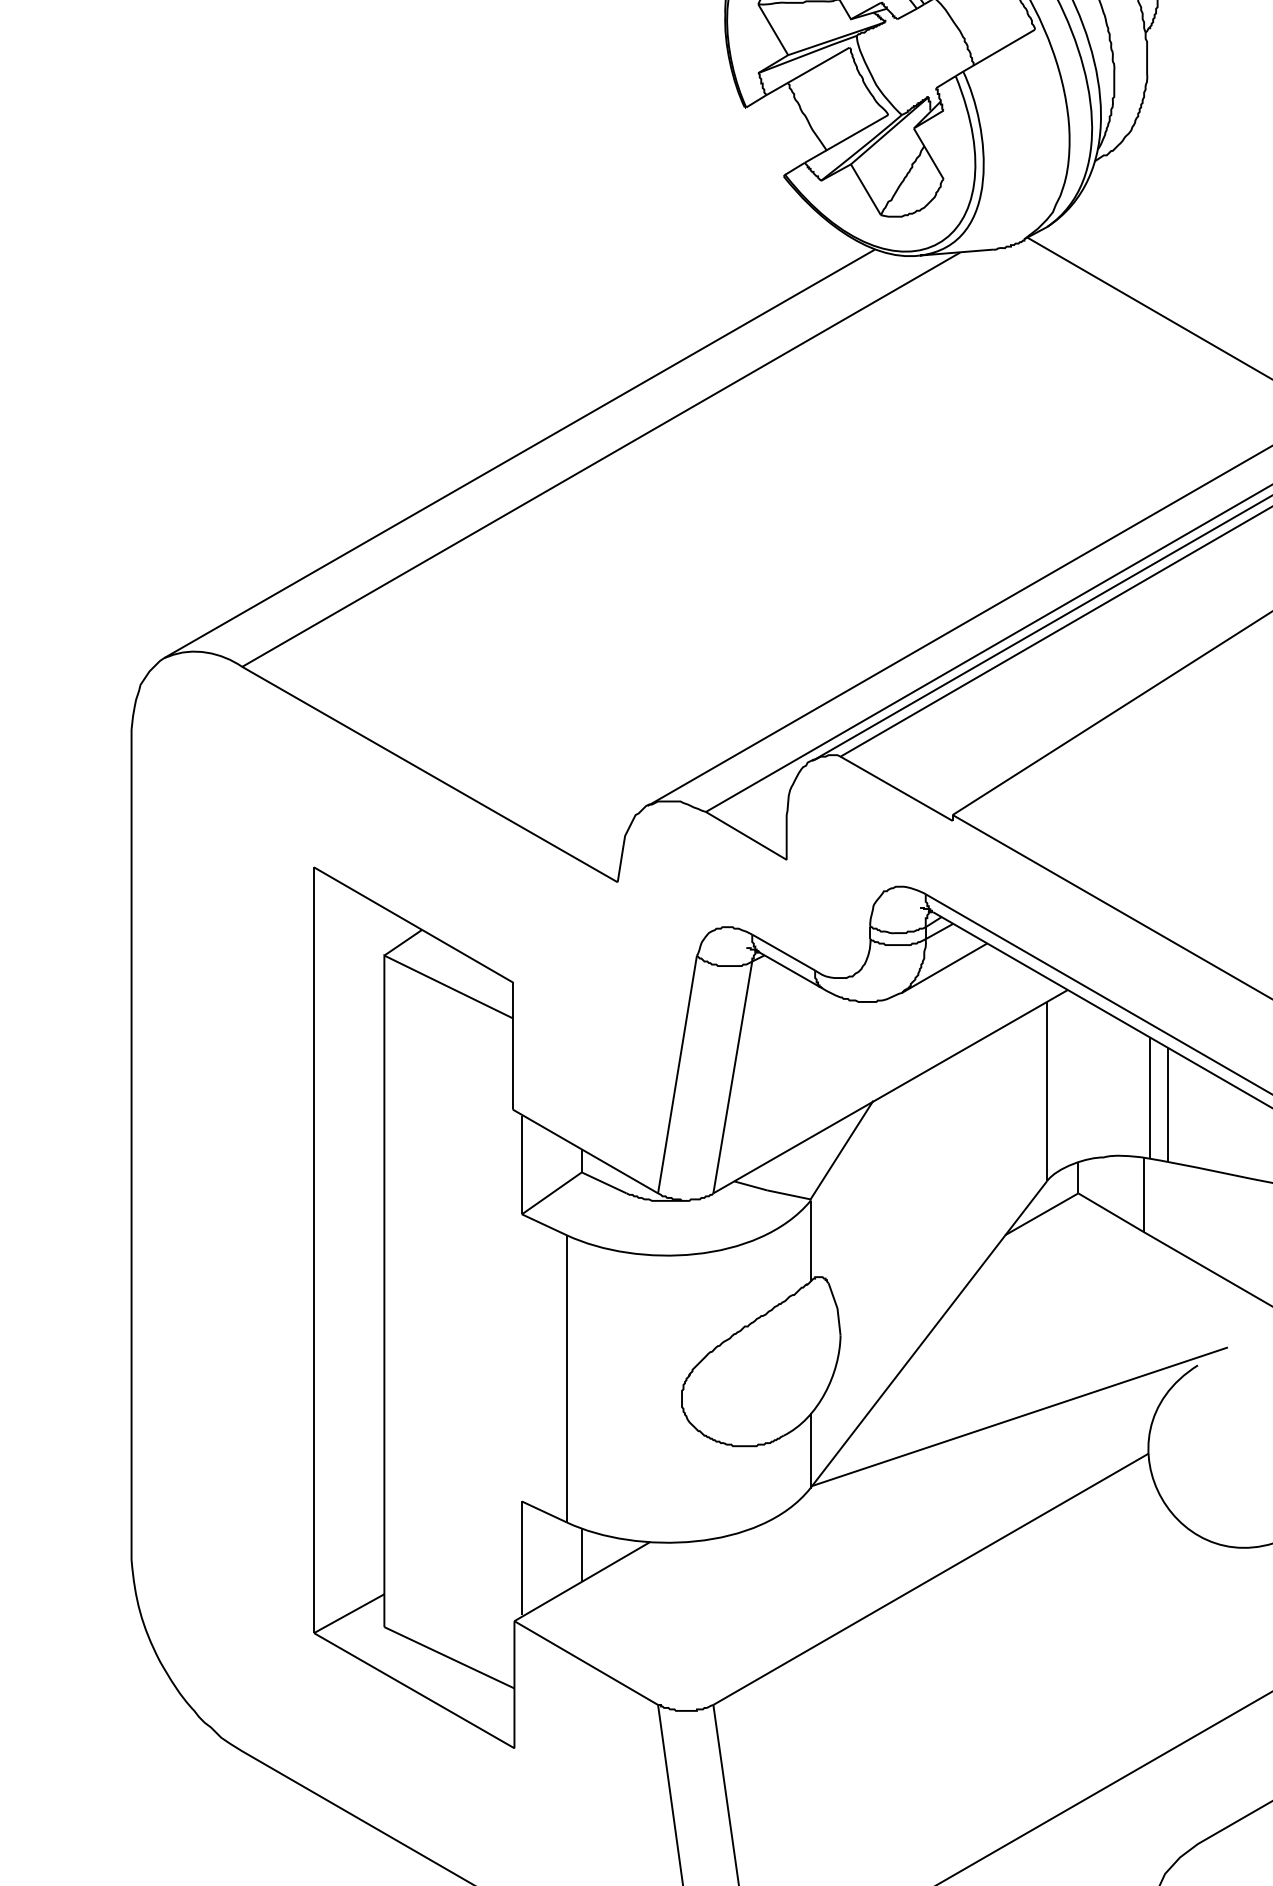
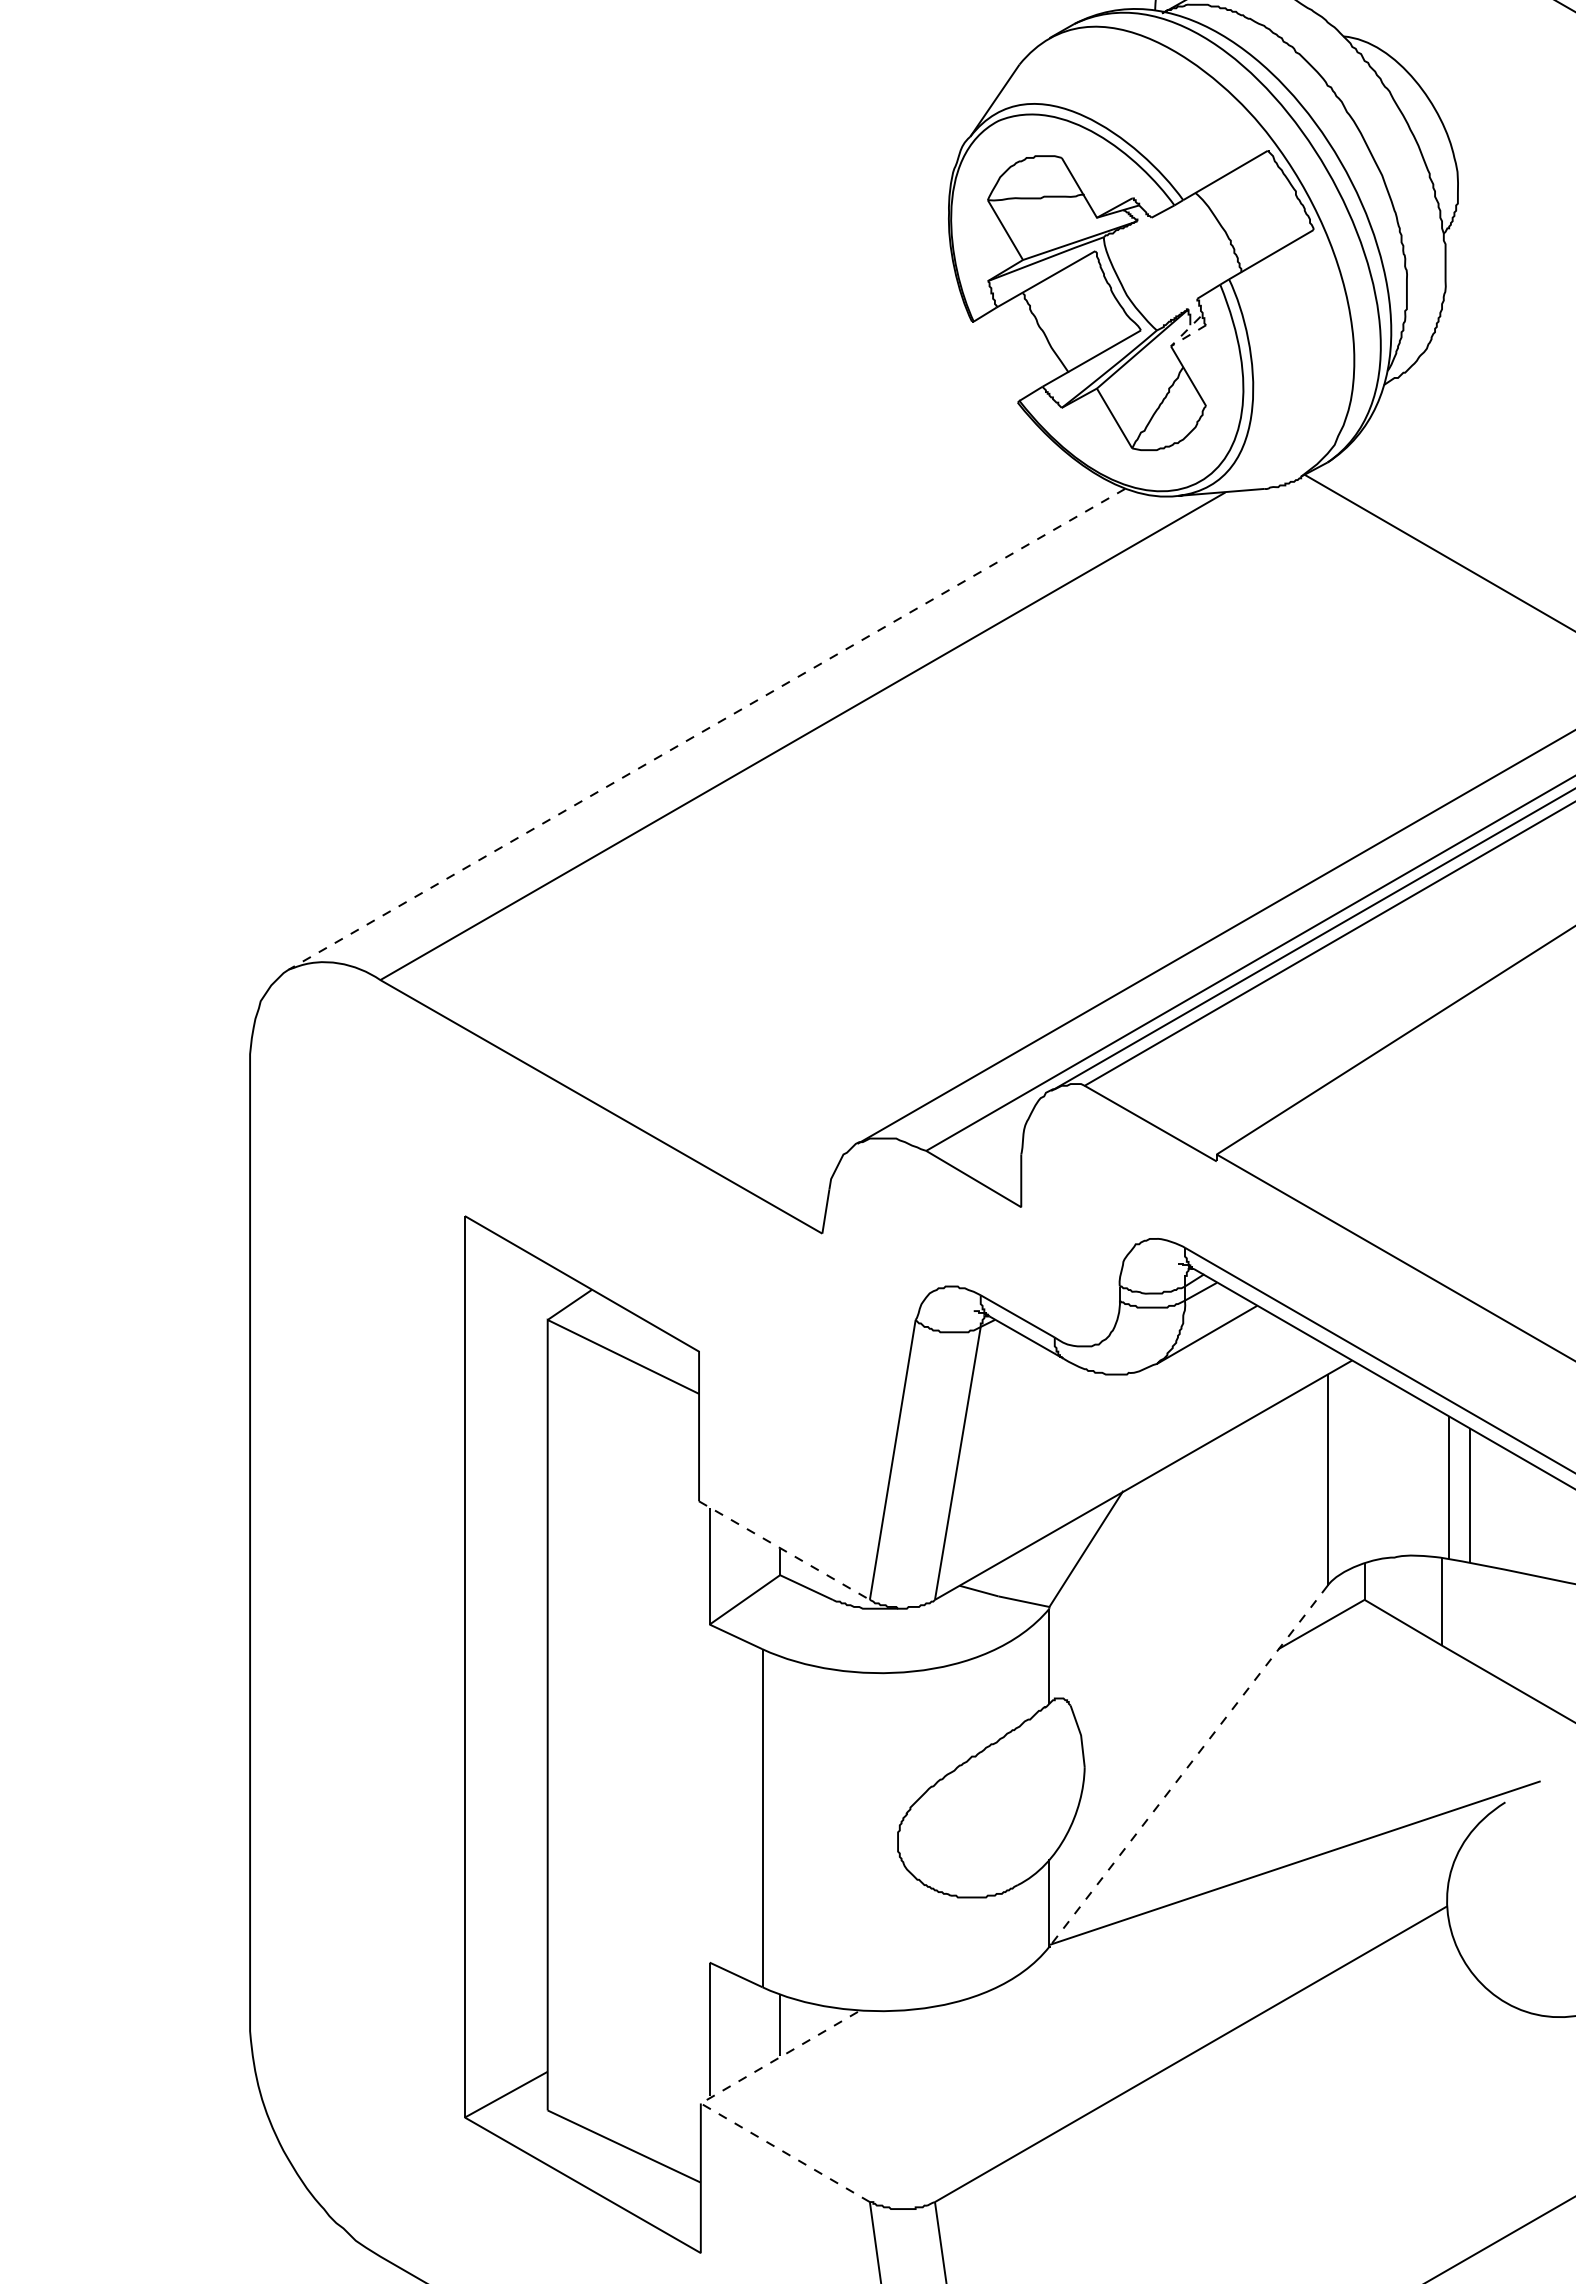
line: (914, 127) -> (1171, 345), solid -> dashed
line: (519, 453) -> (706, 729), solid -> dashed
line: (585, 1151) -> (784, 1550), solid -> dashed
line: (928, 1334) -> (1188, 1766), solid -> dashed
line: (517, 1622) -> (704, 2105), solid -> dashed

